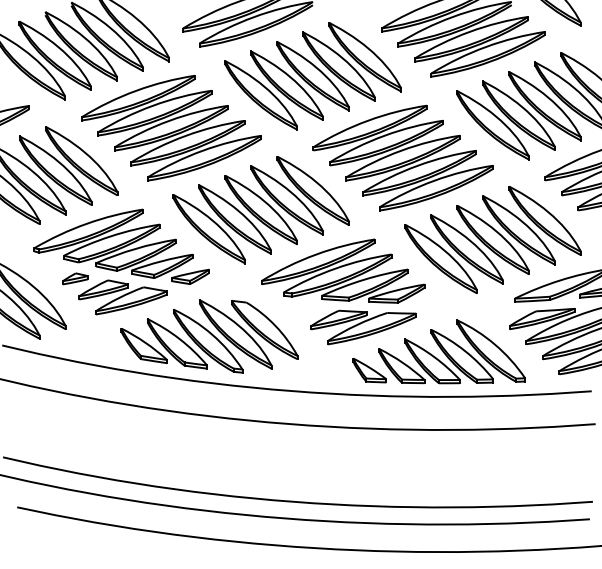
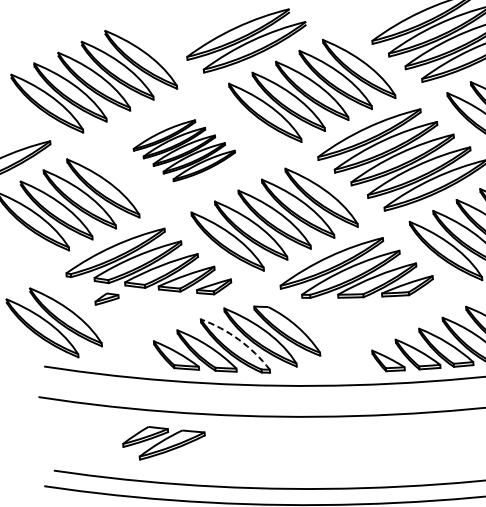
part: (171, 128) -> (184, 150), size x0.6
part: (122, 297) -> (163, 441), moved
part: (363, 327) -> (379, 320), removed
arc: (212, 334) -> (239, 339), solid -> dashed

